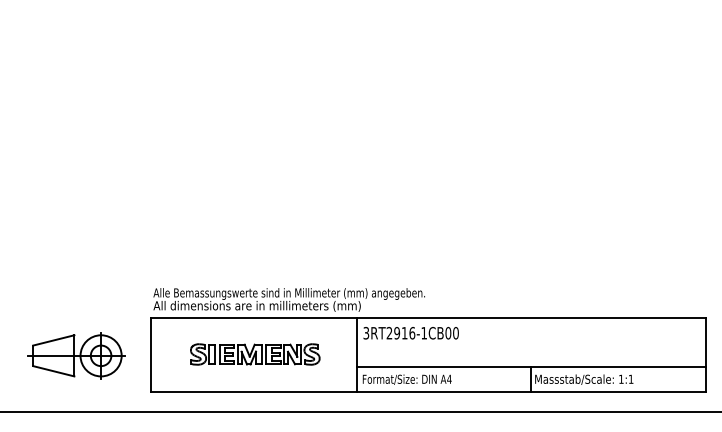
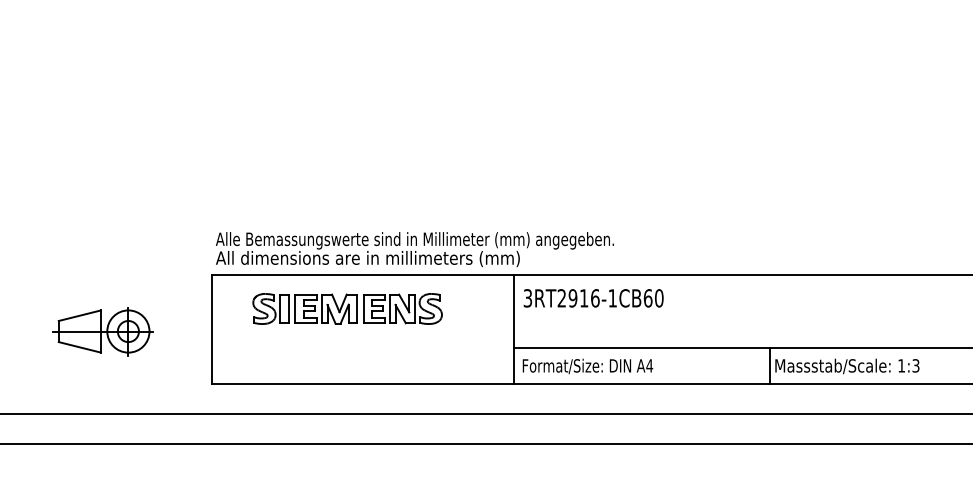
text: (448, 333) -> (648, 298), 3RT2916-1CB00 -> 3RT2916-1CB60
part: (255, 354) -> (347, 308), moved
part: (76, 355) -> (103, 330), size x0.7
text: (630, 378) -> (915, 364), 1:1 -> 1:3

